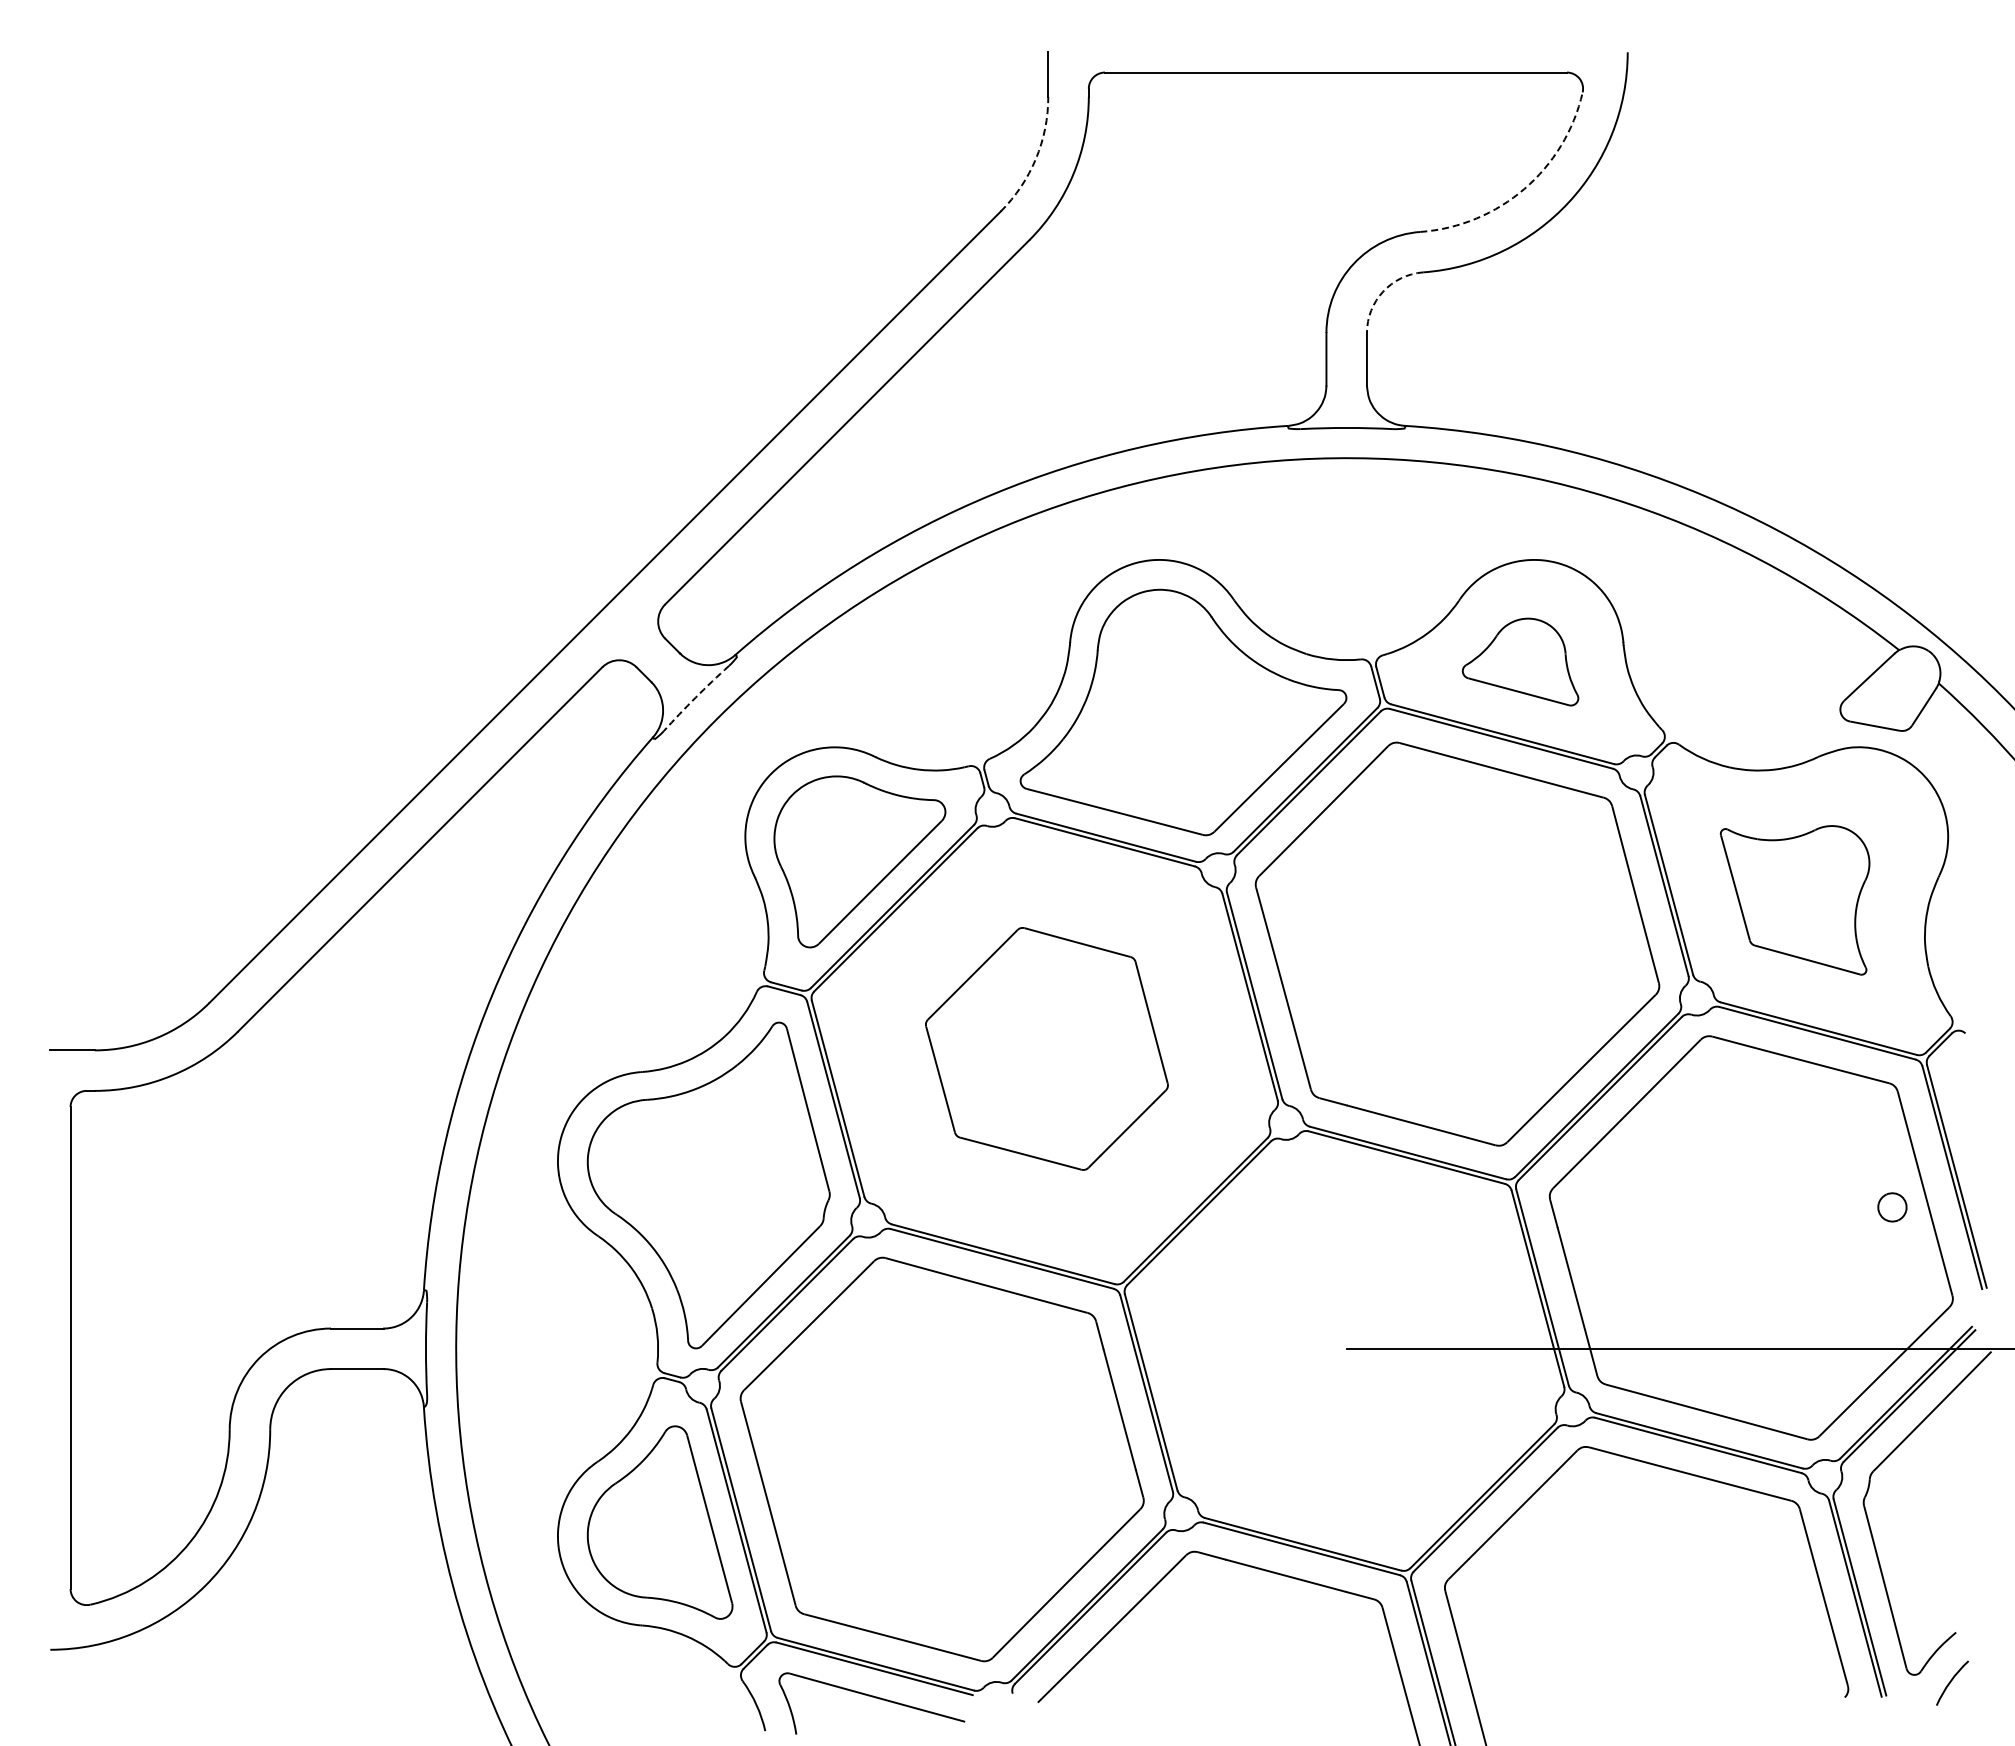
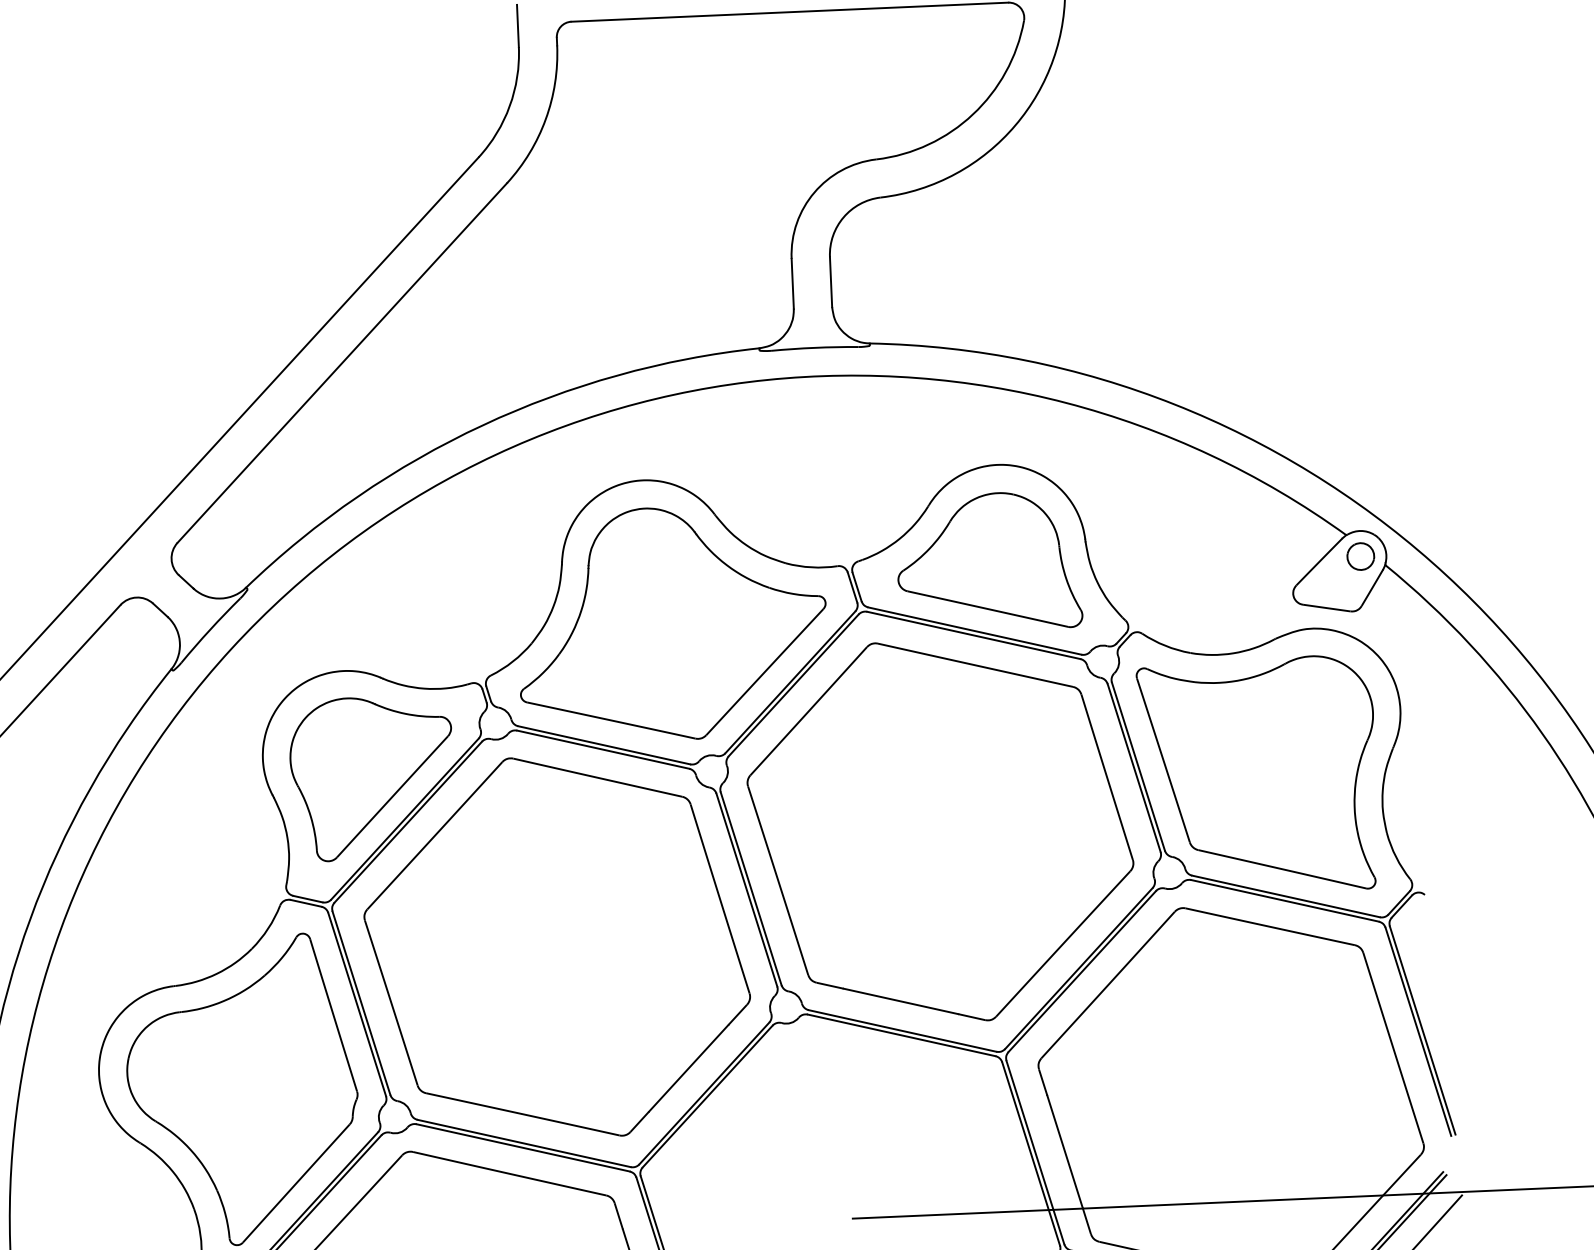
arc: (1035, 158) -> (509, 105), dashed -> solid
arc: (1524, 188) -> (972, 114), dashed -> solid
arc: (1383, 291) -> (843, 217), dashed -> solid
part: (1520, 661) -> (988, 561), size x1.67
arc: (695, 697) -> (210, 629), dashed -> solid
part: (1794, 900) -> (1257, 776), size x1.67
part: (1046, 1048) -> (556, 947), size x1.67
part: (1892, 1207) -> (1360, 556), moved

